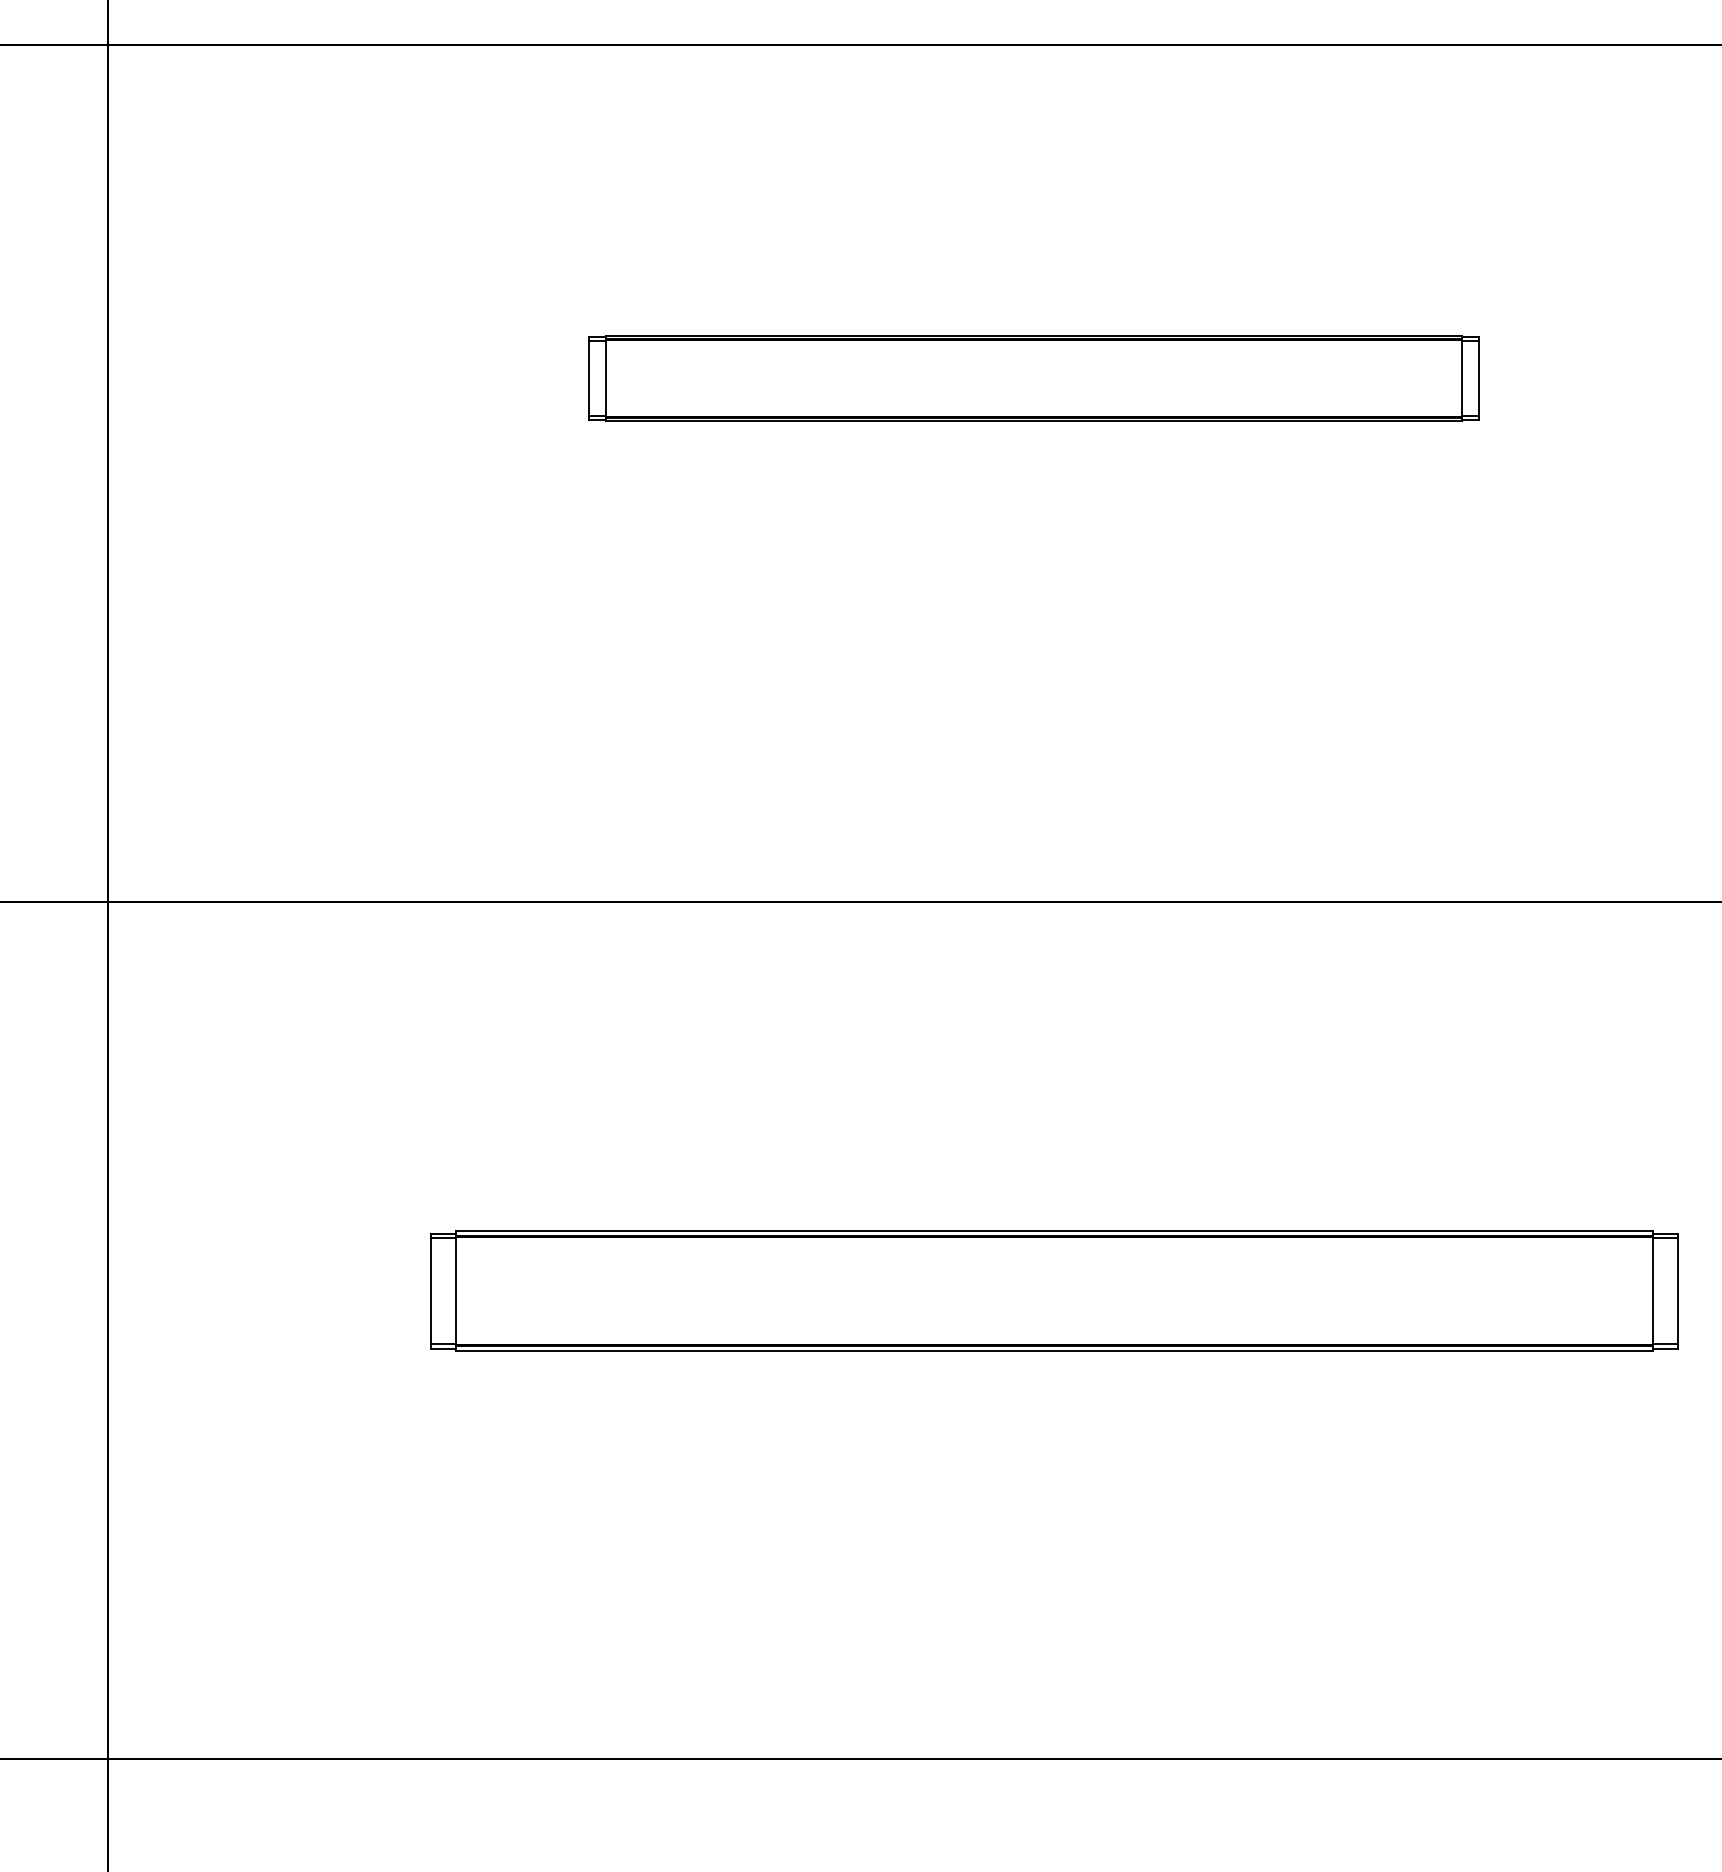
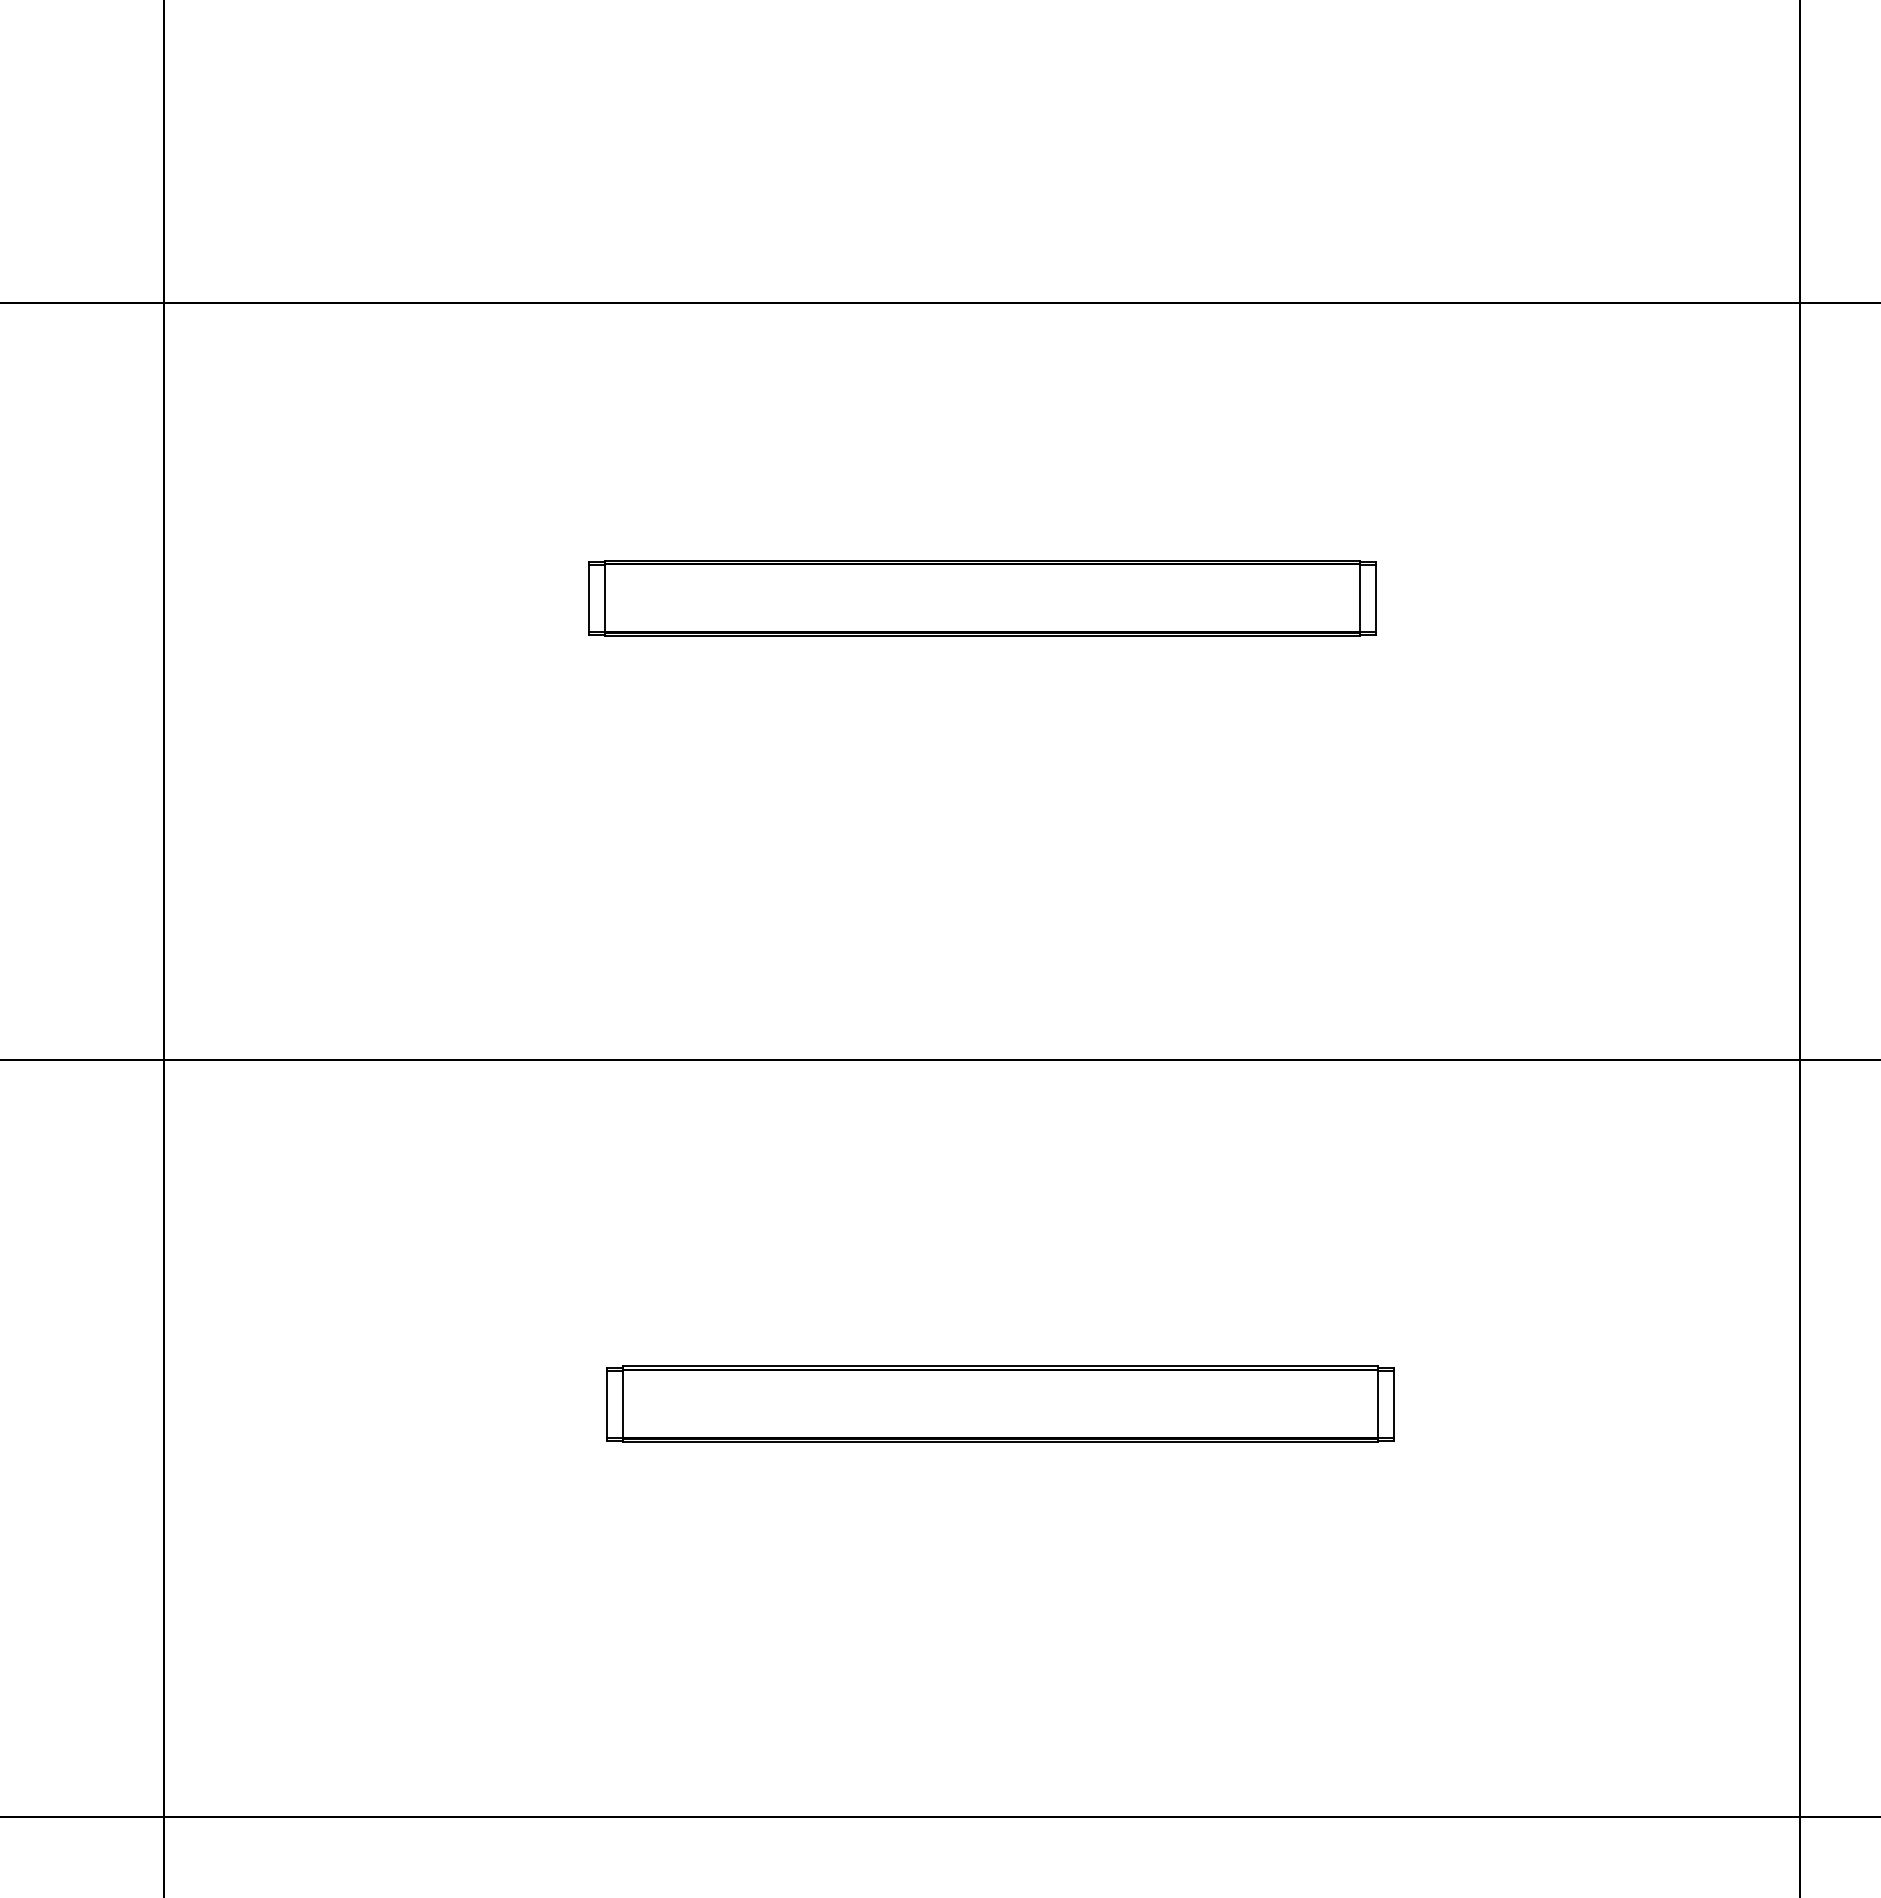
part: (1054, 1290) -> (1000, 1403), size x0.71

